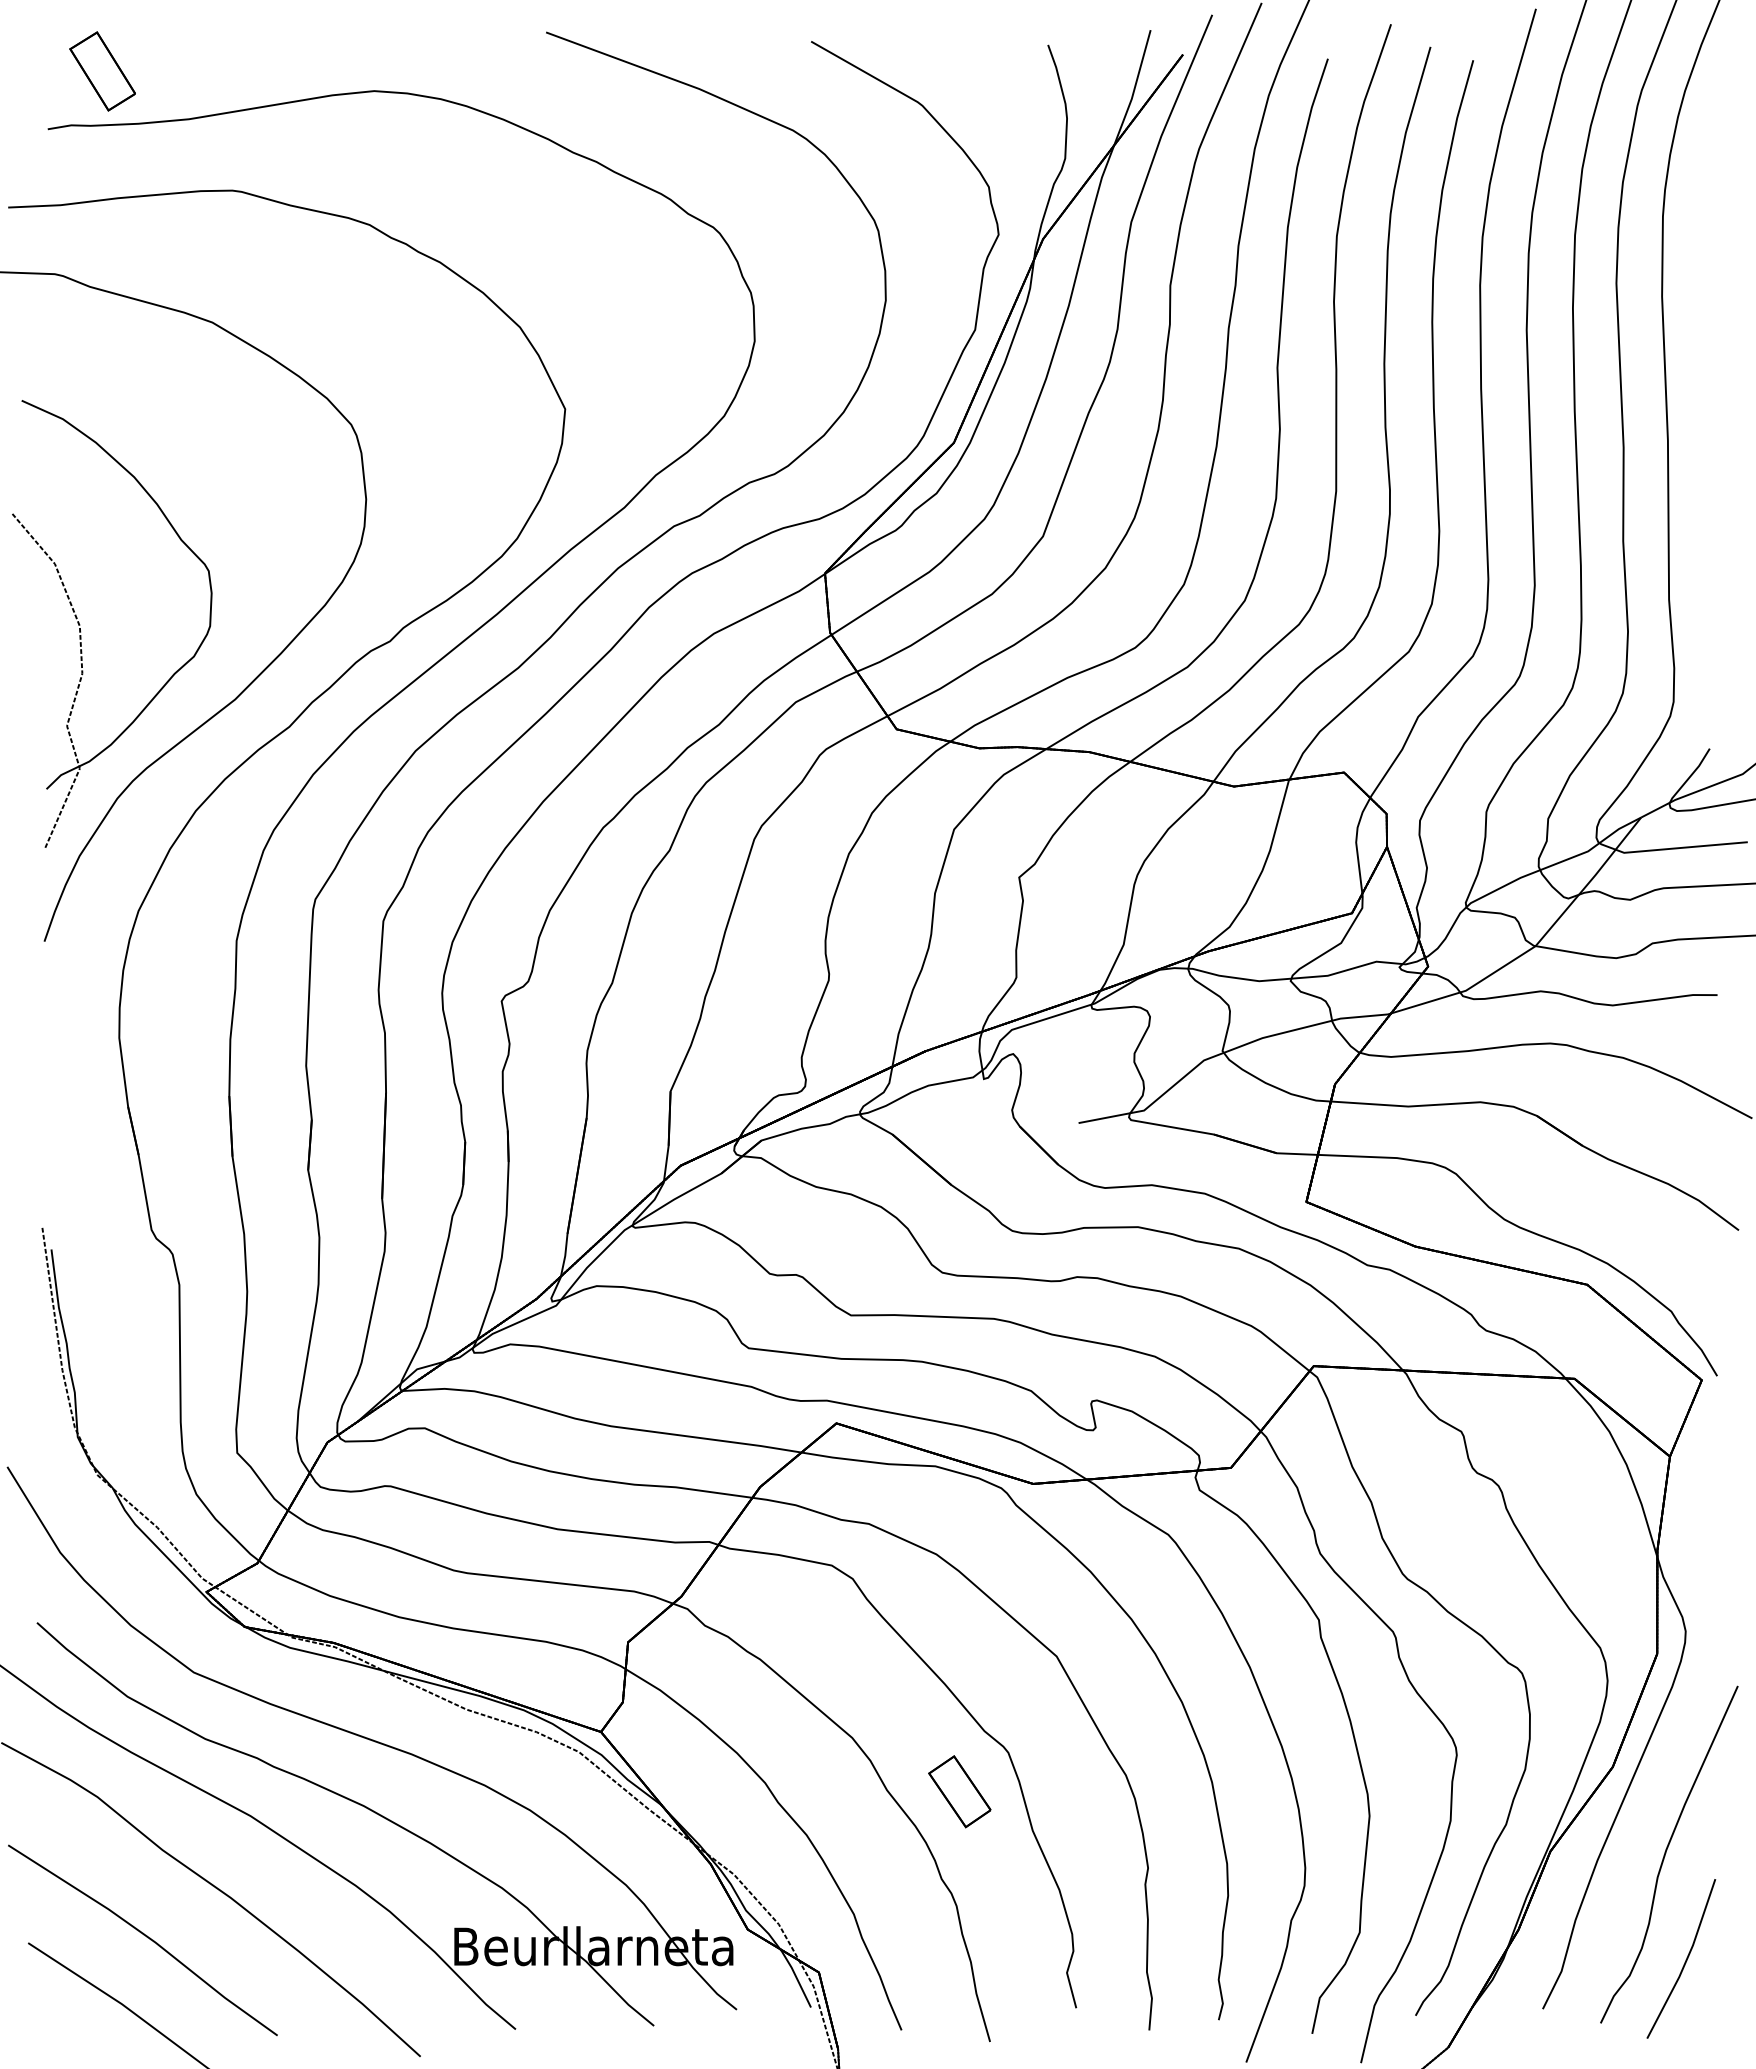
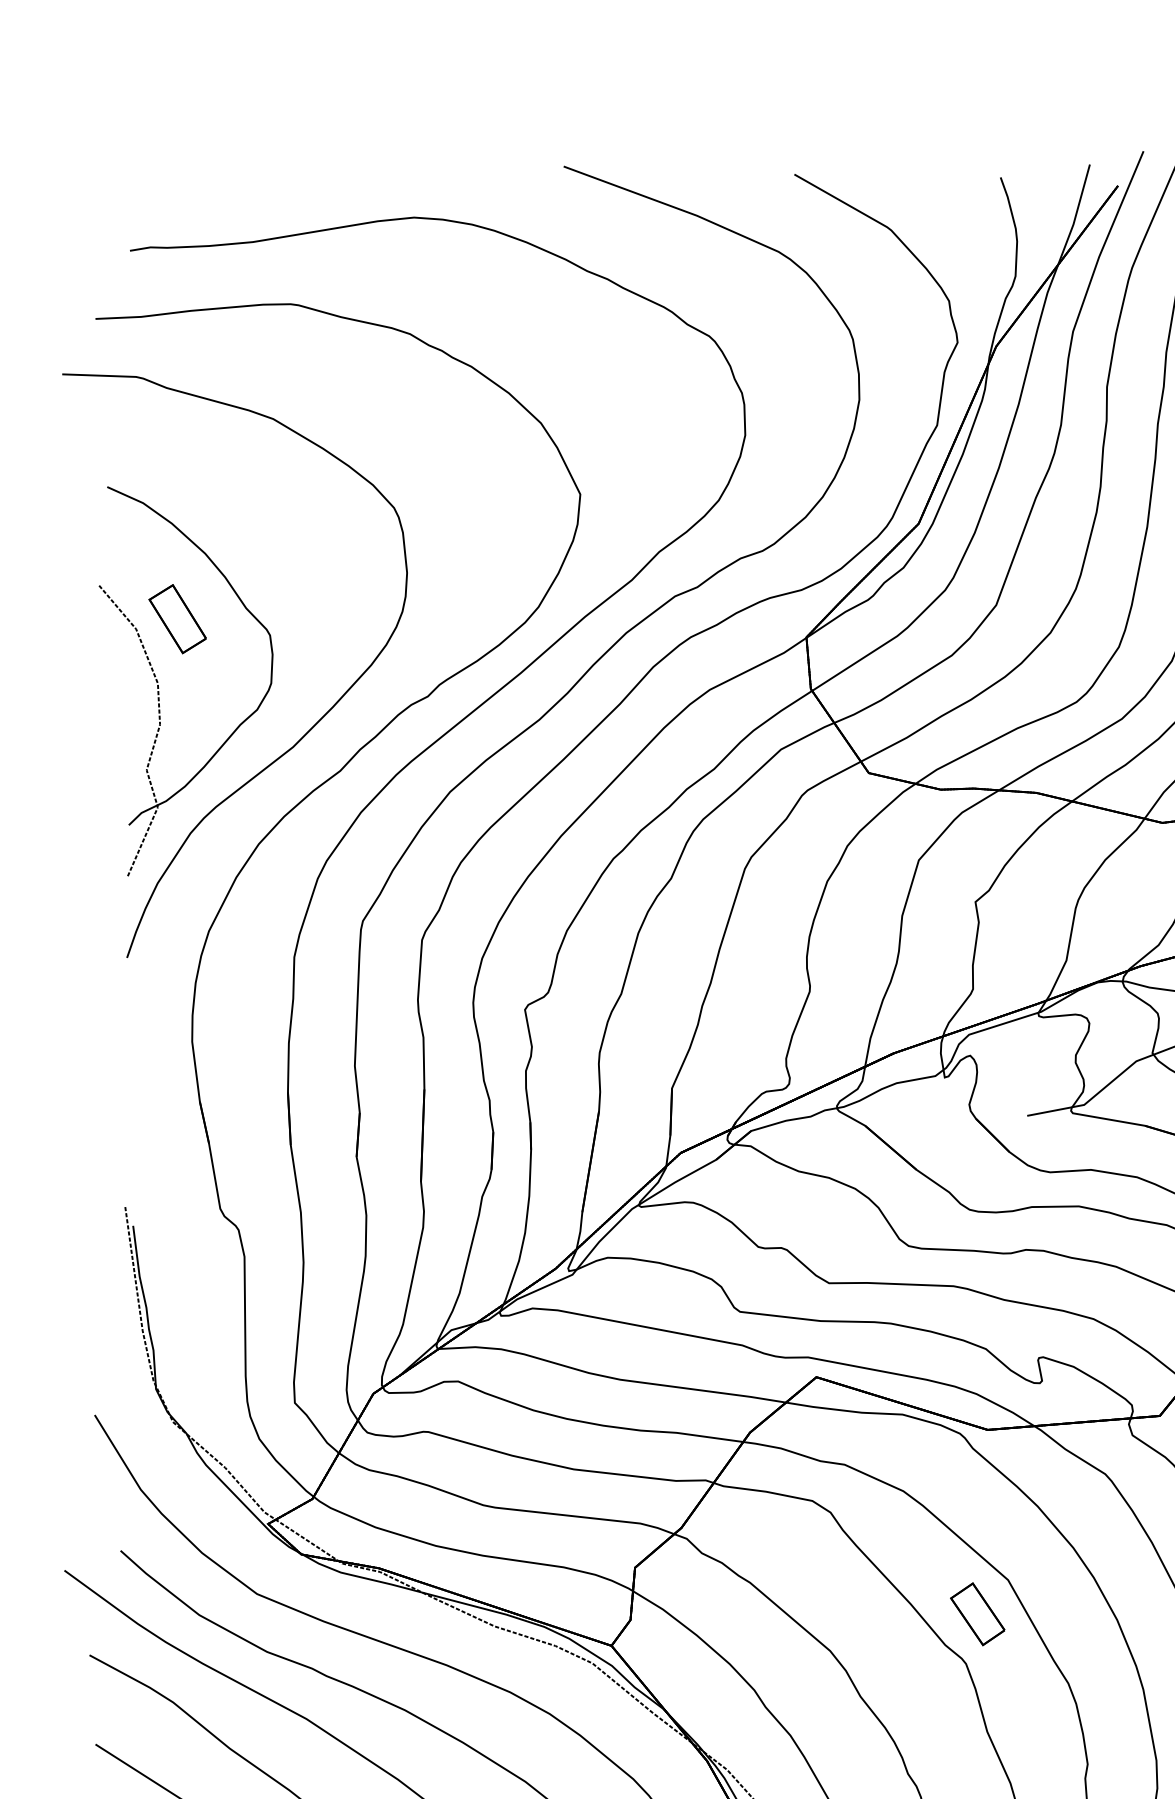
part: (102, 71) -> (177, 619), moved
part: (959, 1791) -> (977, 1614), moved

